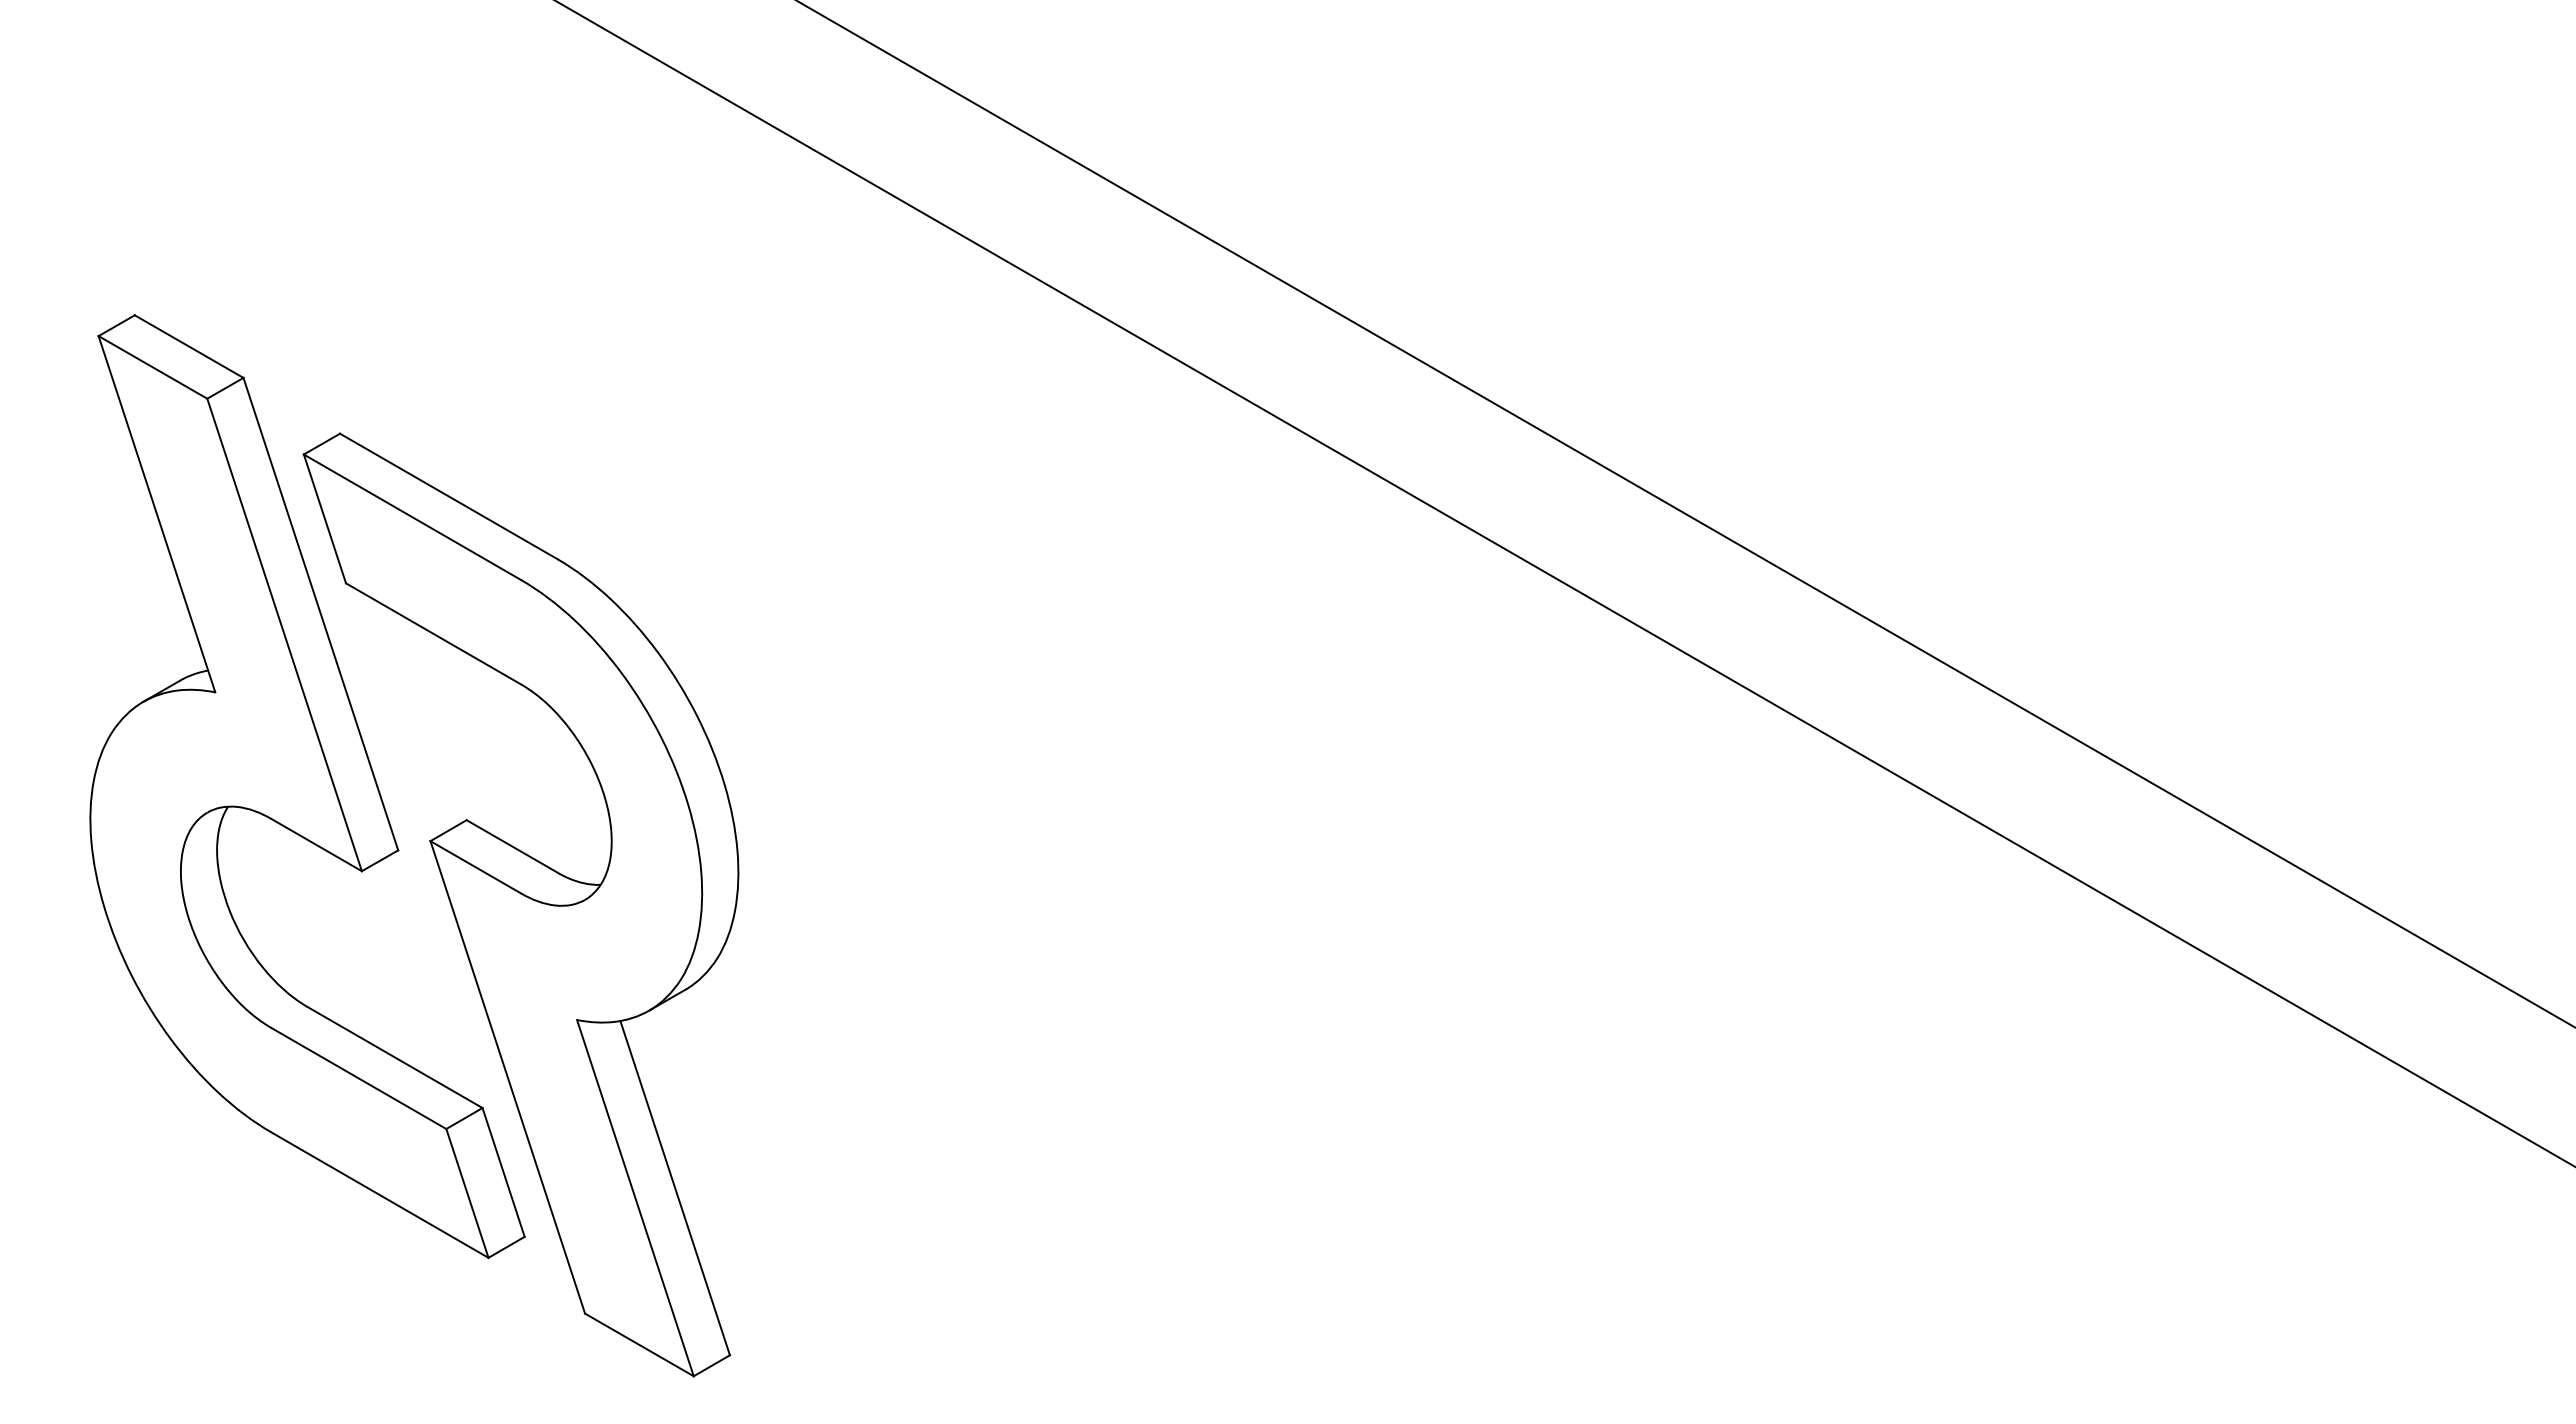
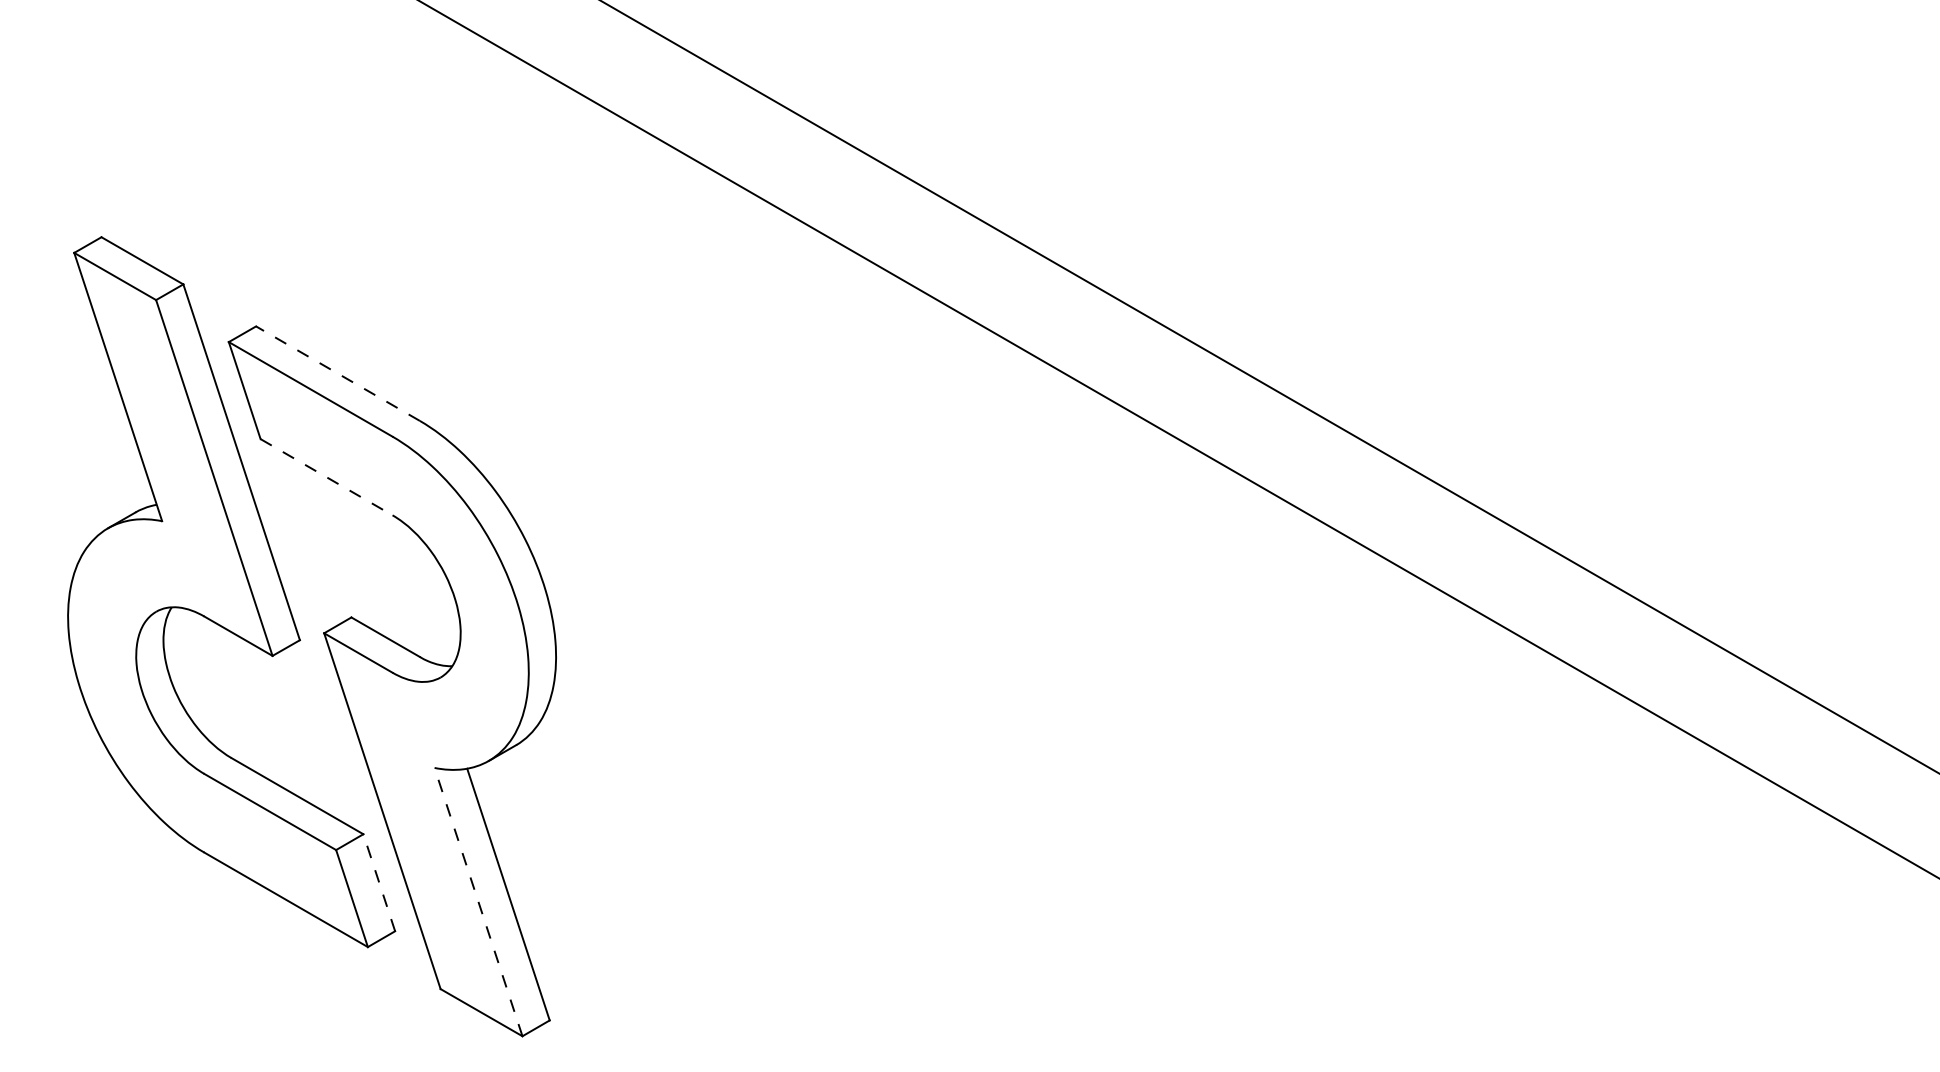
line: (448, 496) -> (337, 373), solid -> dashed
line: (434, 634) -> (327, 477), solid -> dashed
line: (503, 1172) -> (379, 882), solid -> dashed
line: (635, 1197) -> (478, 901), solid -> dashed

